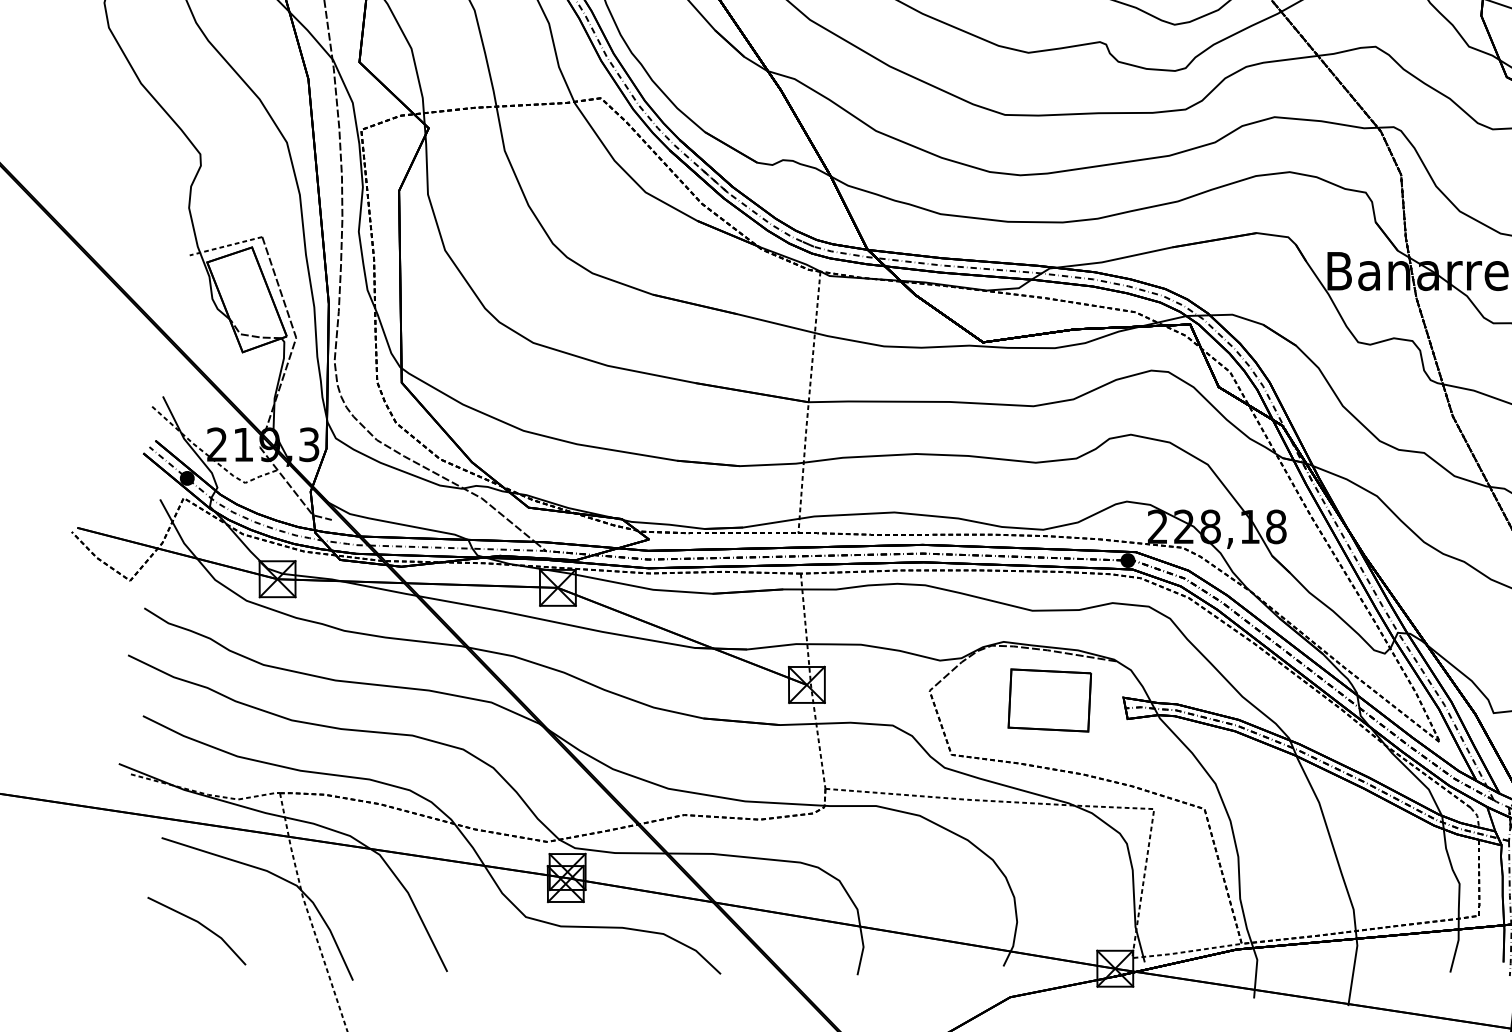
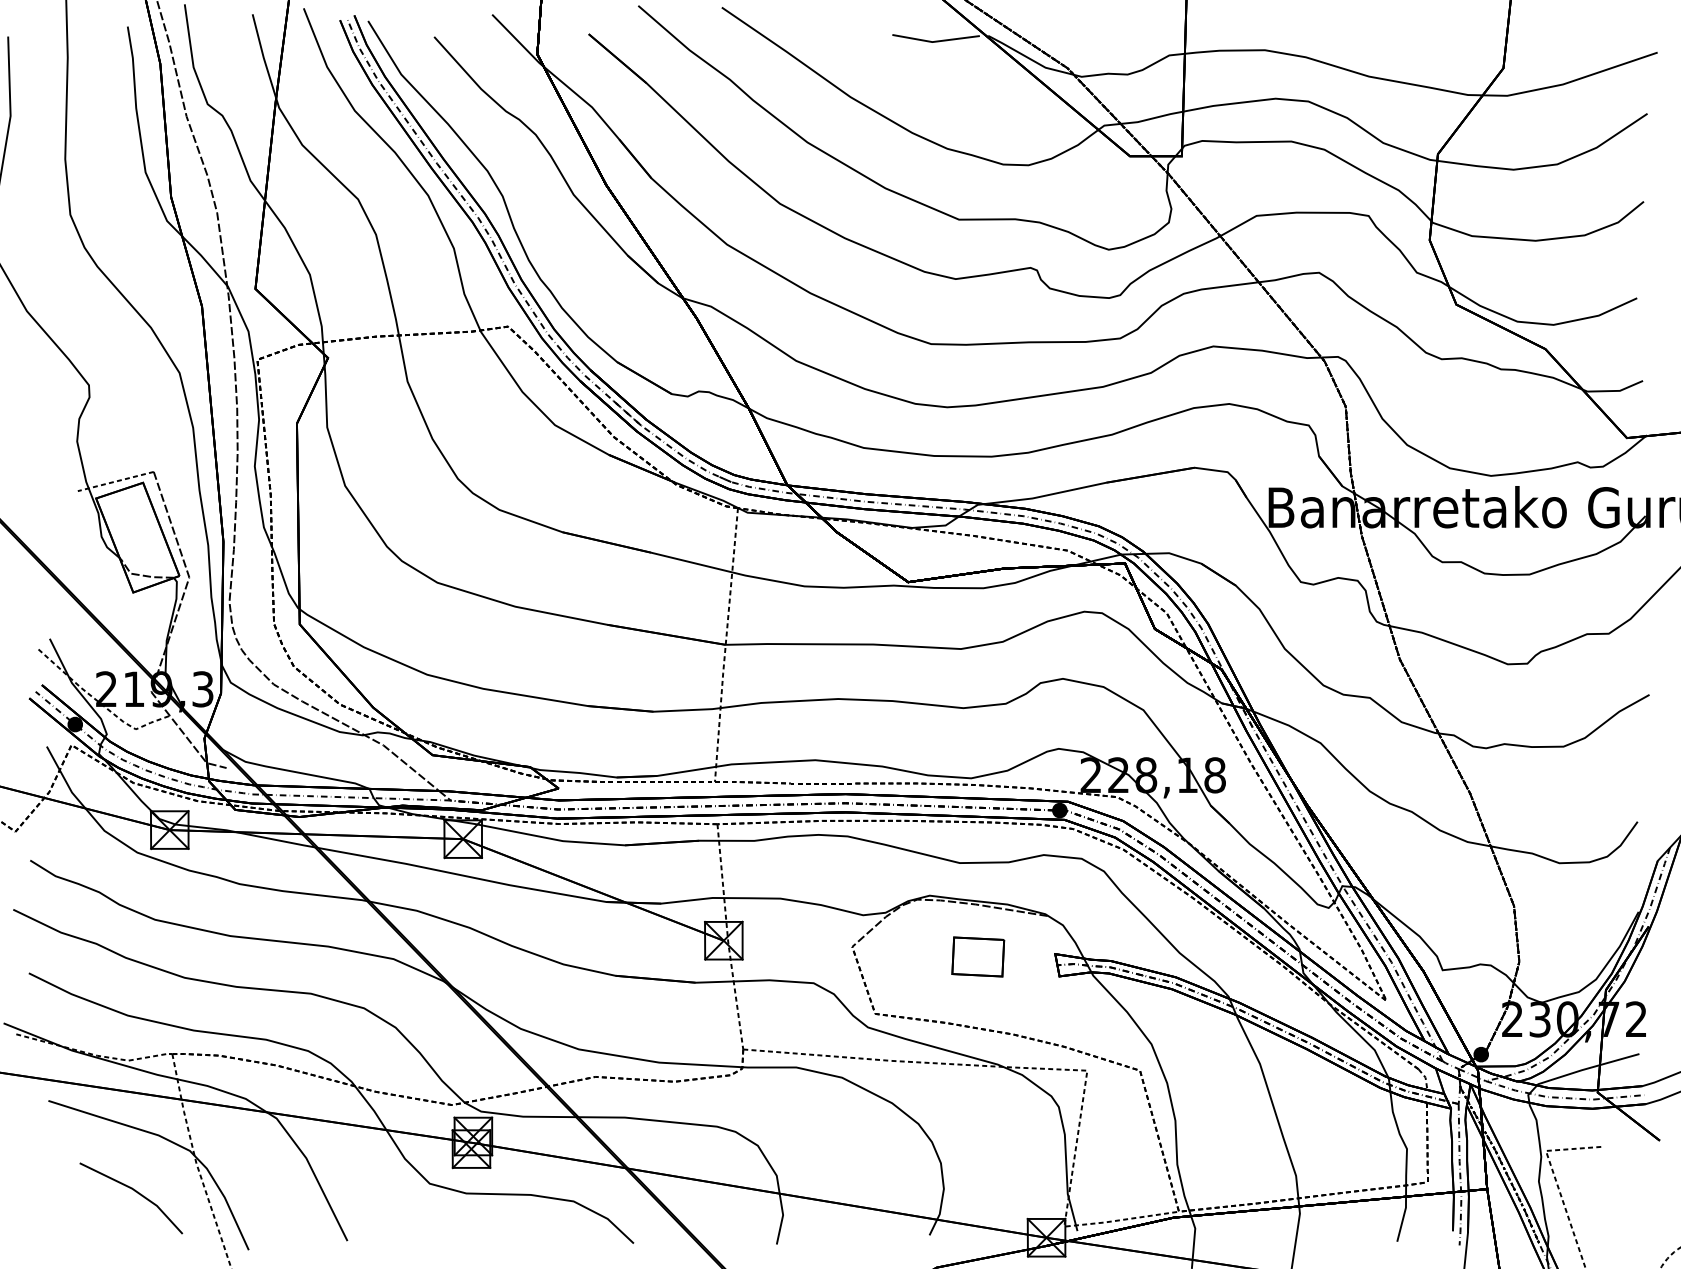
part: (1050, 700) -> (978, 956), size x0.6
line: (200, 925) -> (135, 1192), moved

